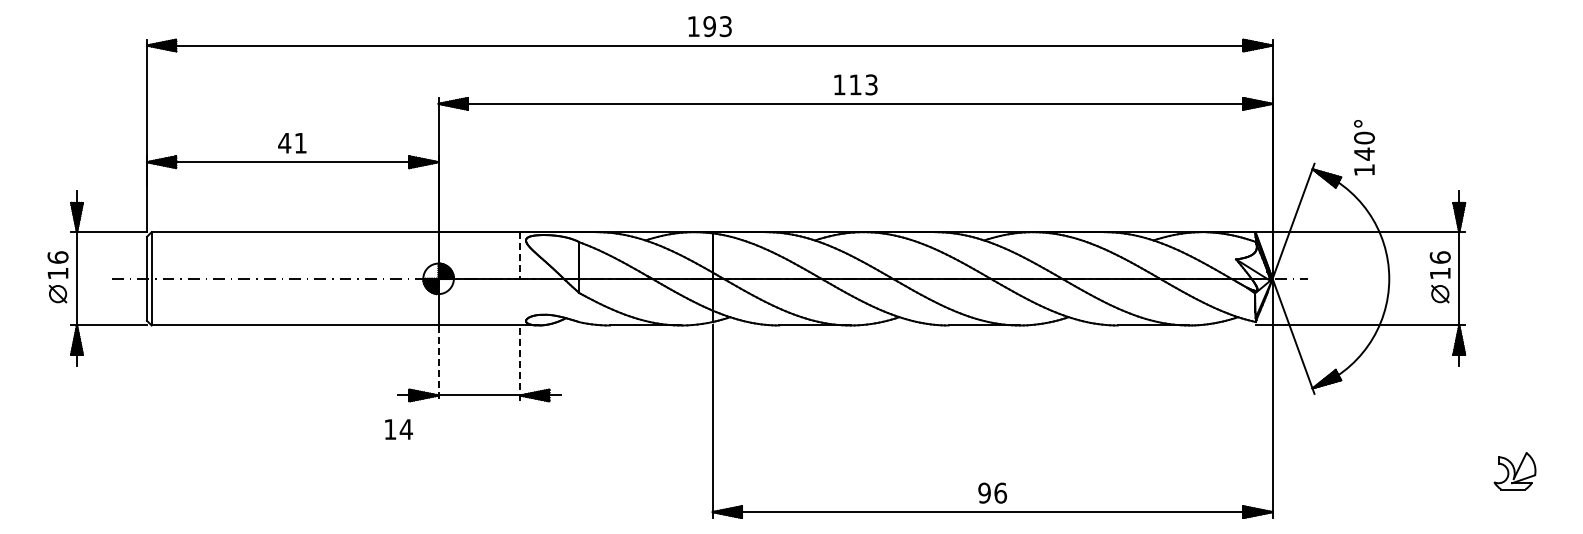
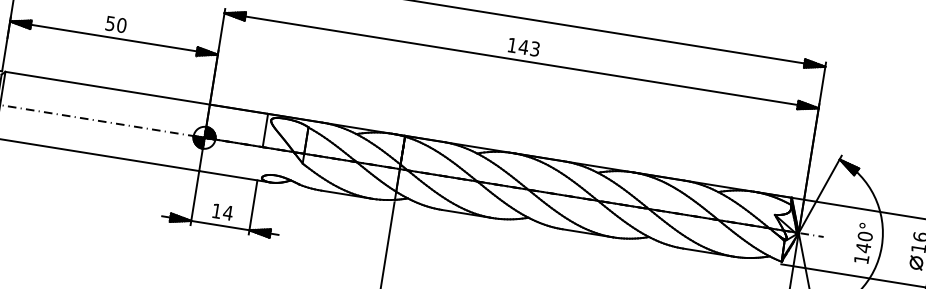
text: (855, 84) -> (523, 46), 113 -> 143
text: (292, 142) -> (116, 24), 41 -> 50
text: (1364, 147) -> (864, 243), moved
line: (520, 256) -> (265, 131), dashed -> solid
line: (438, 363) -> (194, 198), dashed -> solid
line: (520, 363) -> (253, 207), dashed -> solid
text: (398, 429) -> (222, 212), moved

